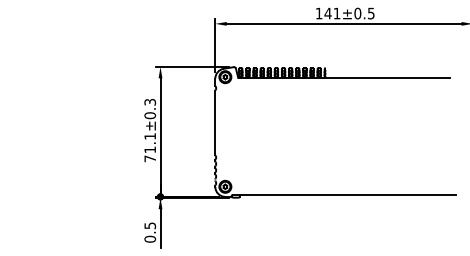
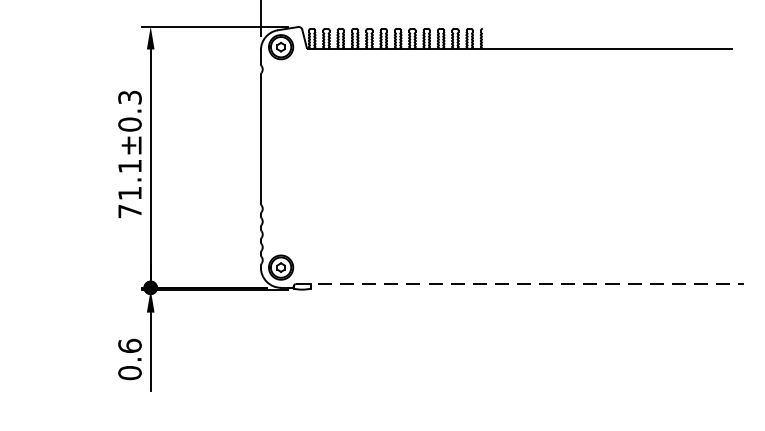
line: (344, 195) -> (520, 285), solid -> dashed
text: (149, 225) -> (128, 345), 0.5 -> 0.6

